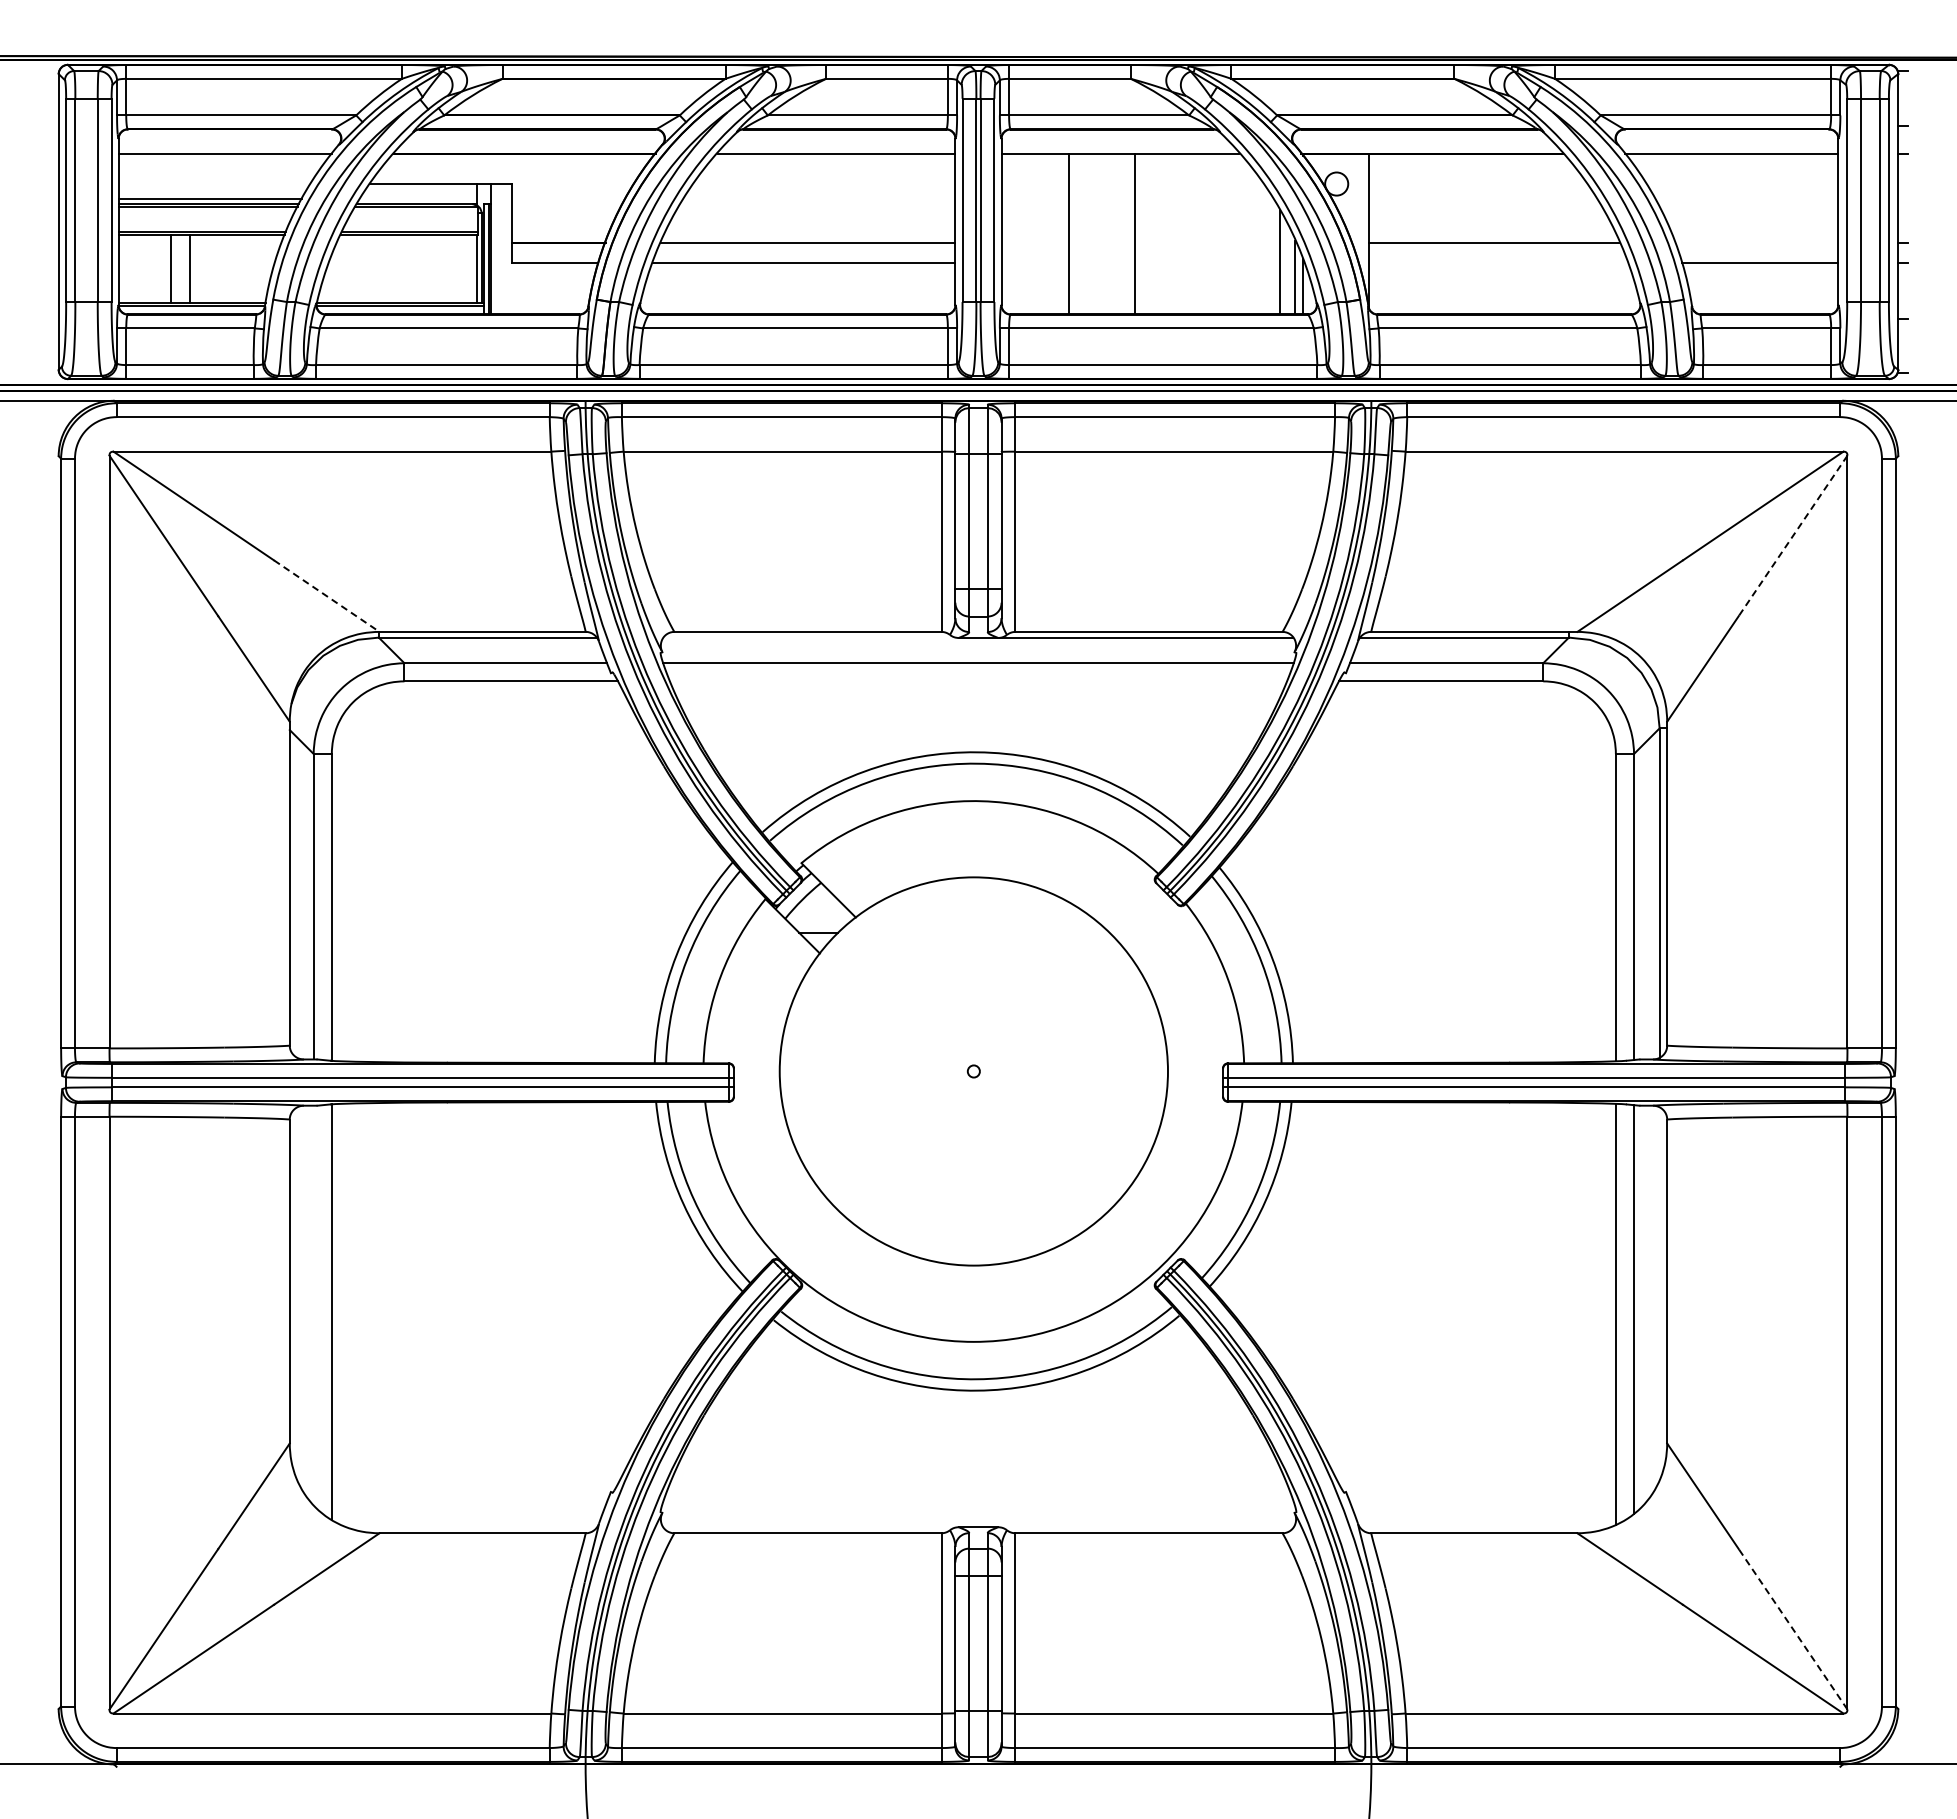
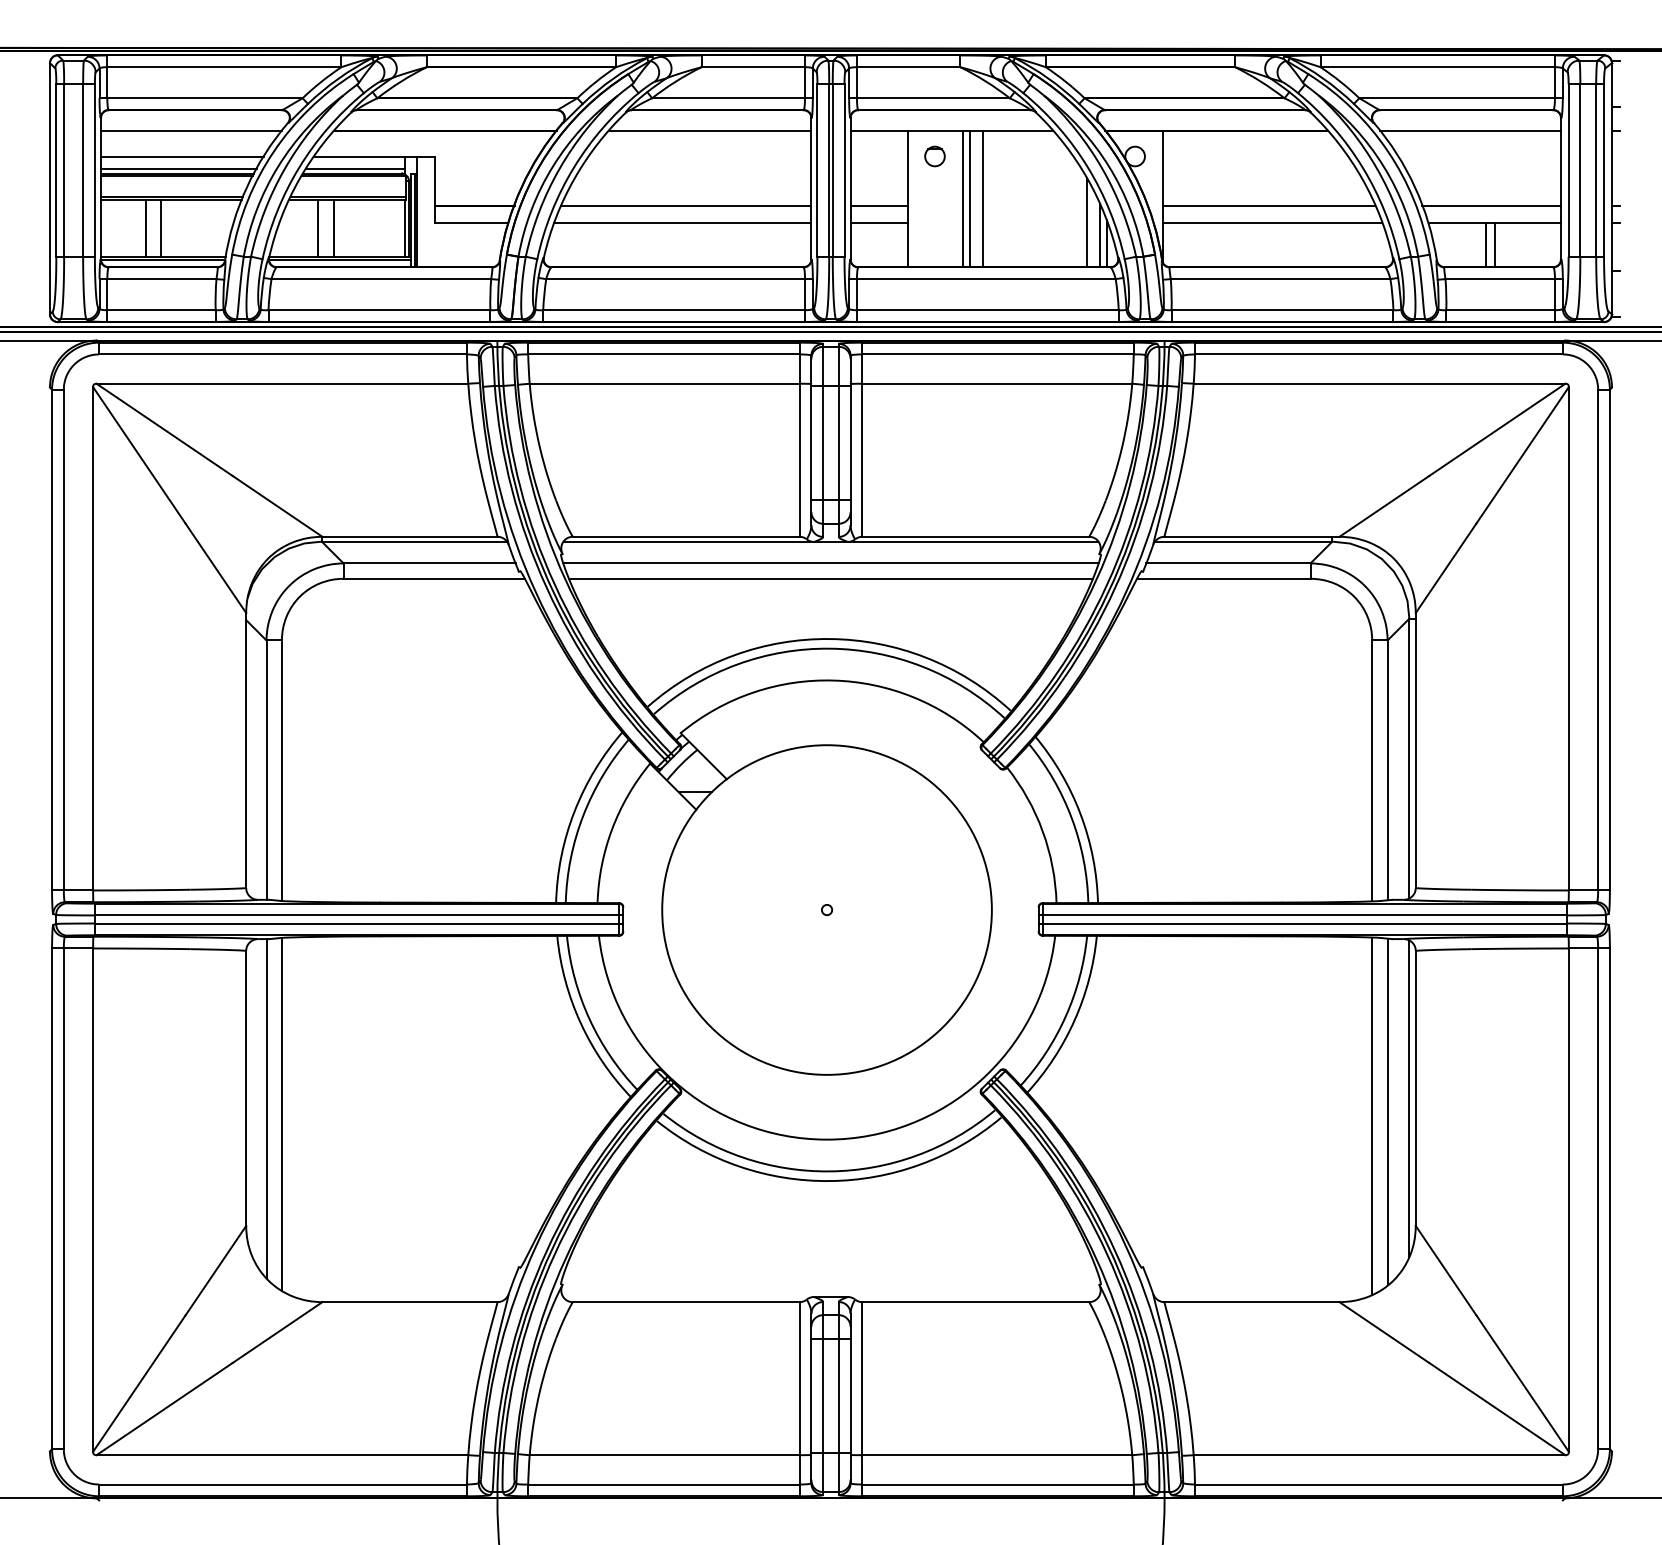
part: (1100, 183) -> (934, 156), added
line: (214, 184) -> (182, 156), added
line: (418, 198) -> (355, 168), added
line: (1142, 233) -> (970, 198), added
line: (1157, 233) -> (982, 198), added
line: (1034, 242) -> (878, 206), added
line: (1756, 242) -> (1491, 206), added
line: (1034, 262) -> (878, 223), added
line: (1498, 262) -> (1272, 223), added
line: (374, 268) -> (318, 228), added
line: (393, 268) -> (334, 228), added
line: (1750, 288) -> (1486, 245), added
line: (1760, 288) -> (1494, 245), added
line: (1793, 535) -> (1523, 454), dashed -> solid
line: (326, 596) -> (277, 506), dashed -> solid
line: (809, 637) -> (687, 541), added
line: (978, 681) -> (831, 578), added
line: (1659, 1293) -> (1409, 1098), added
line: (313, 1305) -> (266, 1108), added
line: (1793, 1629) -> (1523, 1383), dashed -> solid

